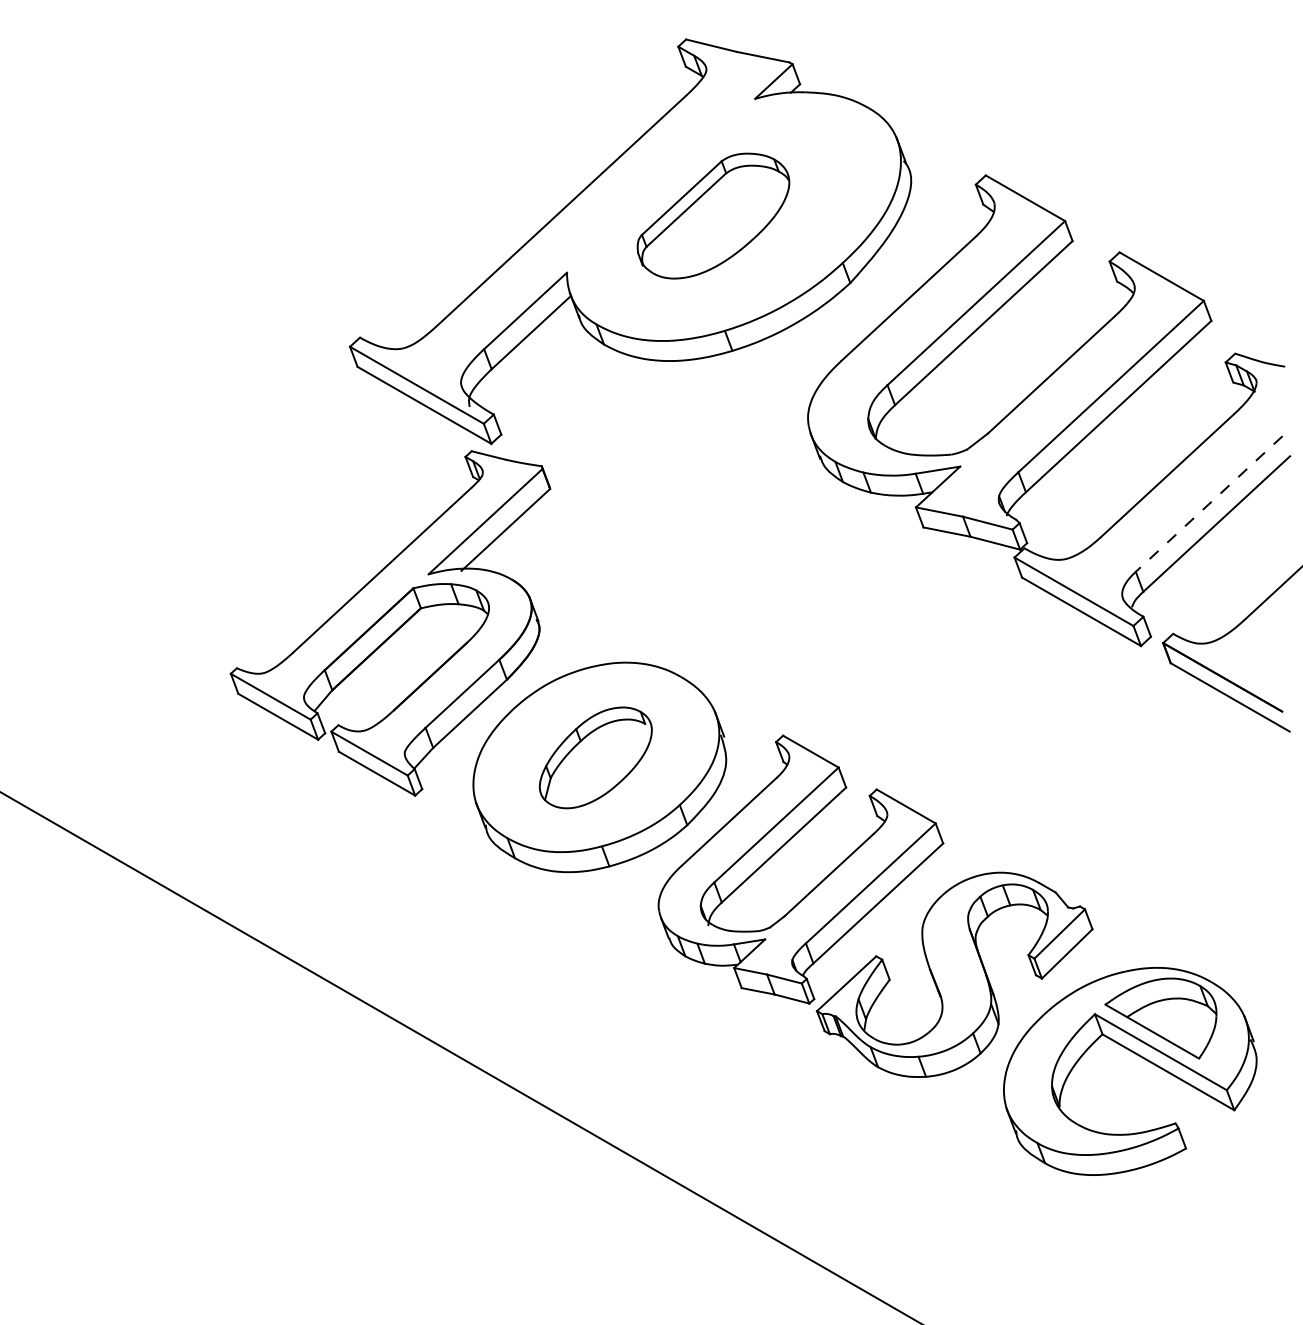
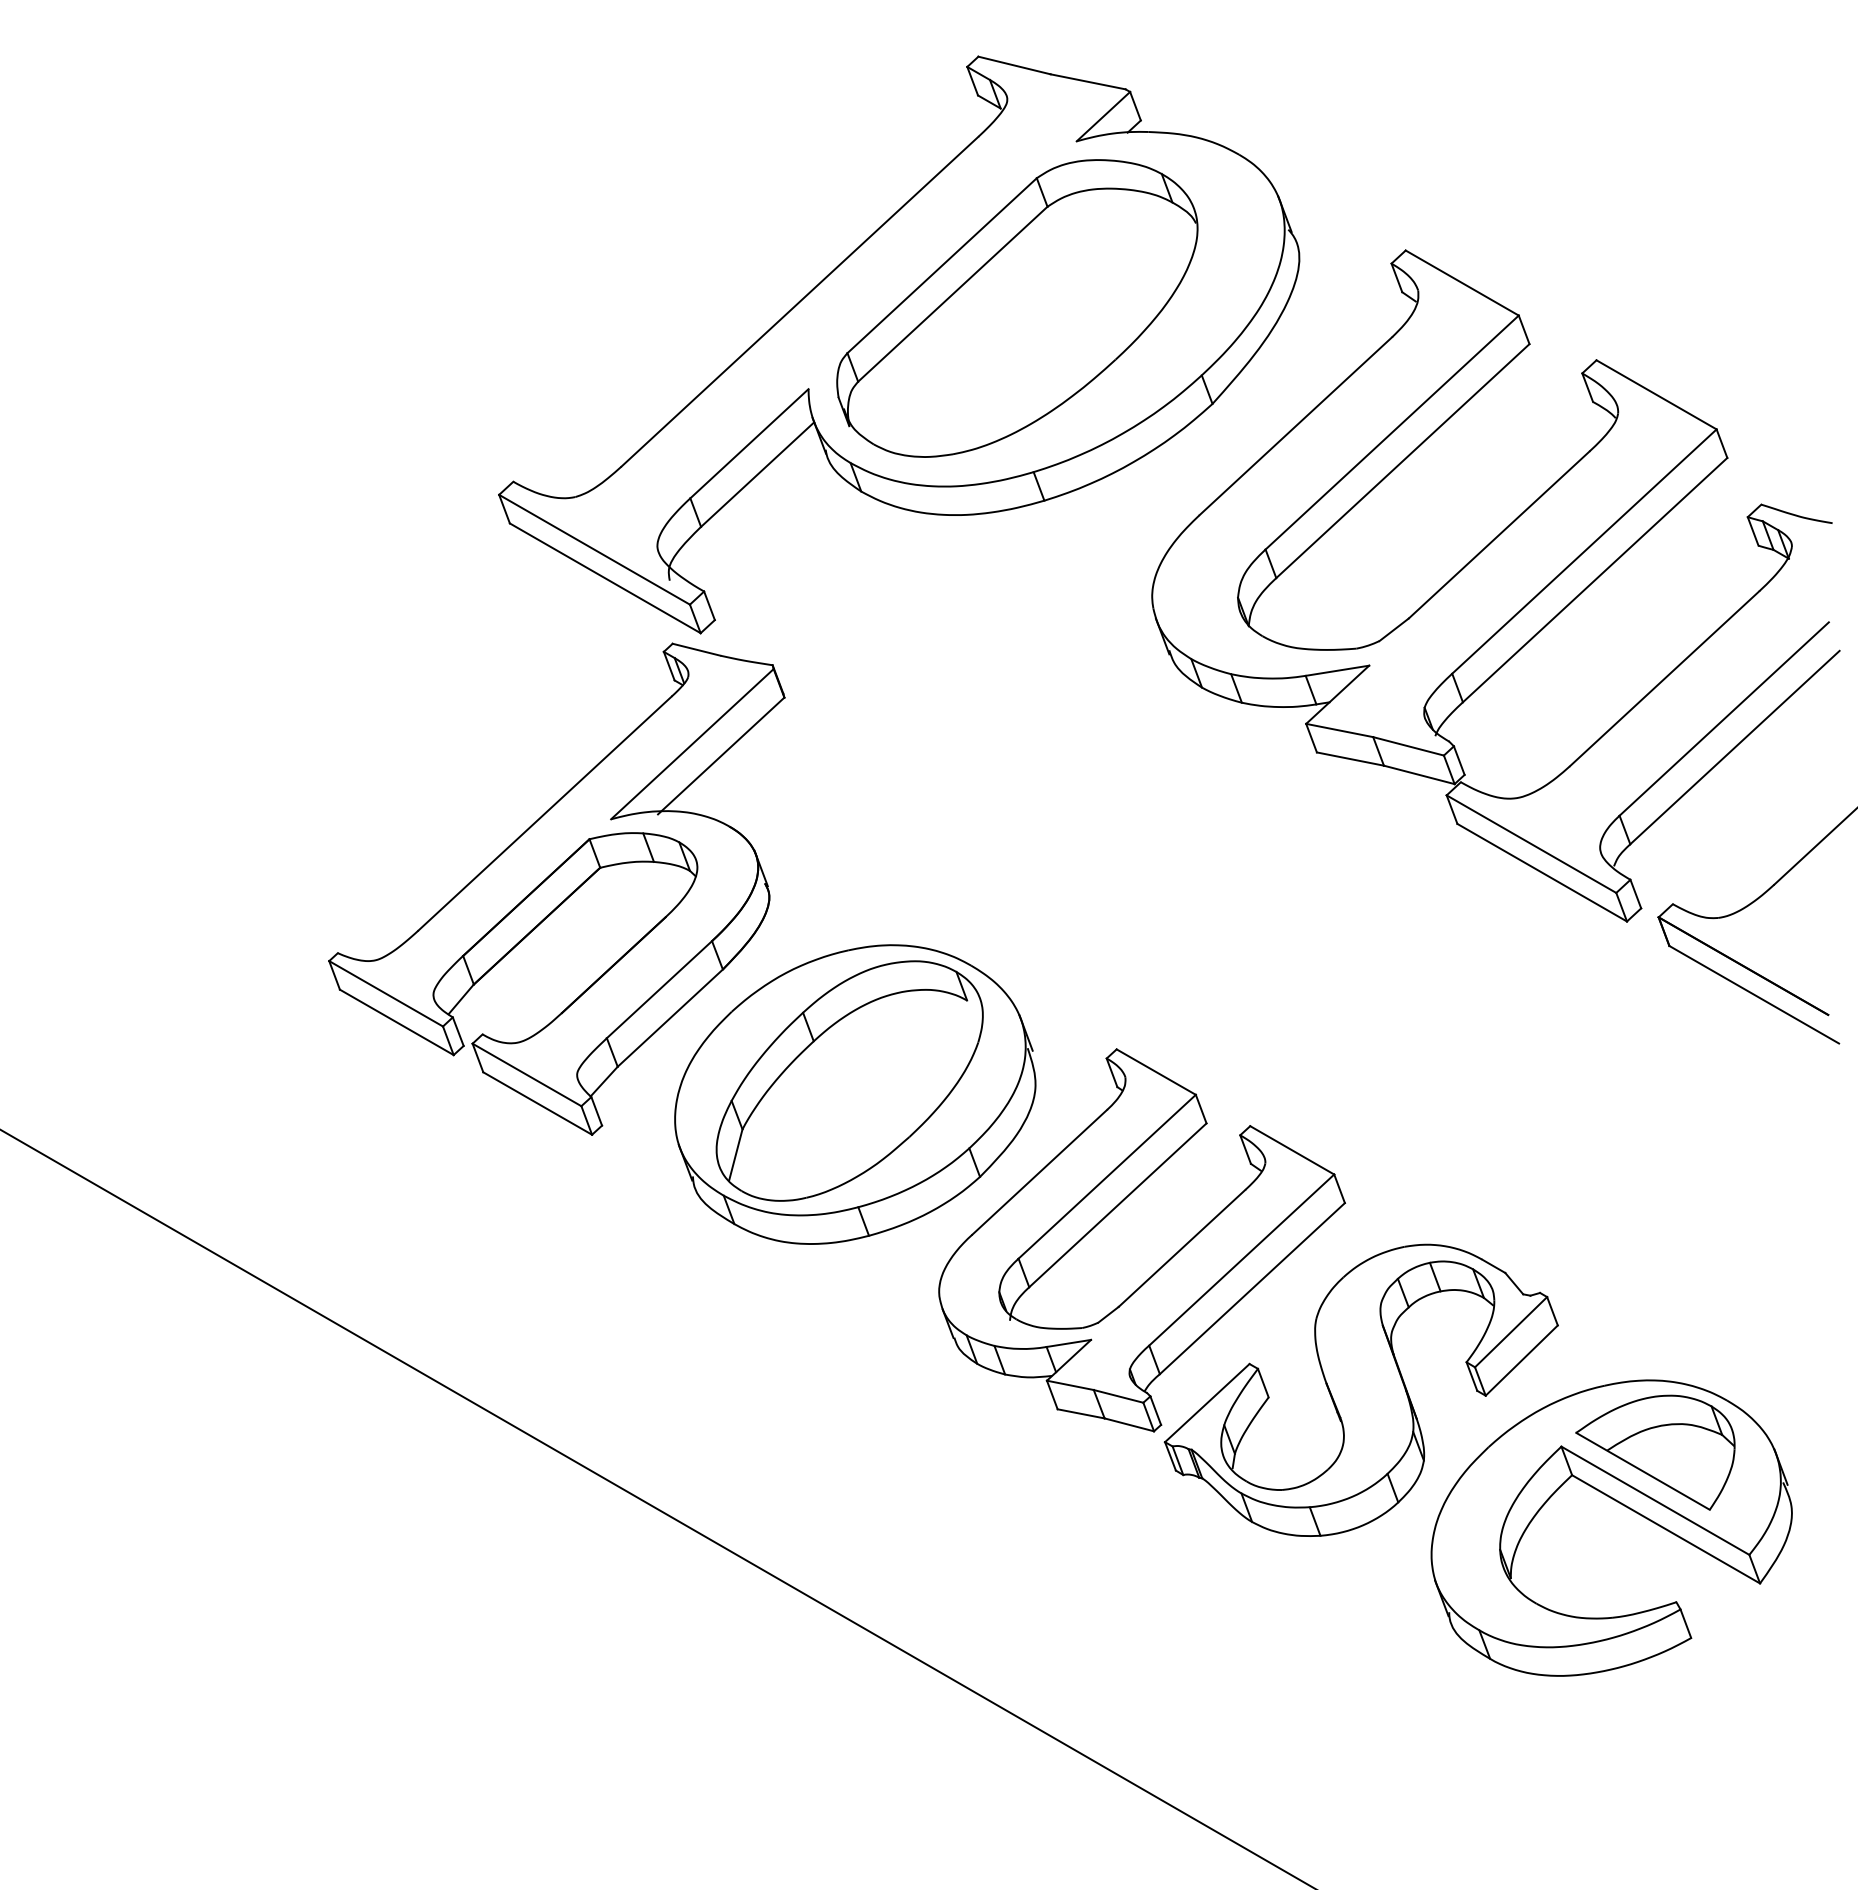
part: (713, 216) -> (1017, 308), size x1.67
line: (1208, 504) -> (1723, 719), dashed -> solid
part: (595, 757) -> (849, 1080), size x1.67

